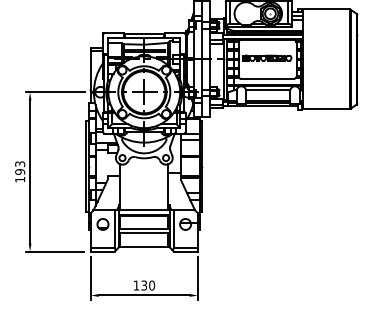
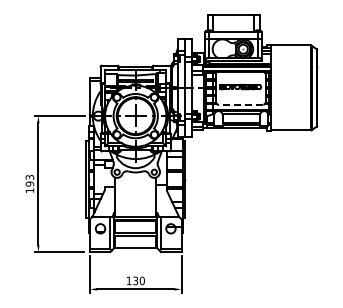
line: (267, 78) -> (240, 104), solid -> dashed

